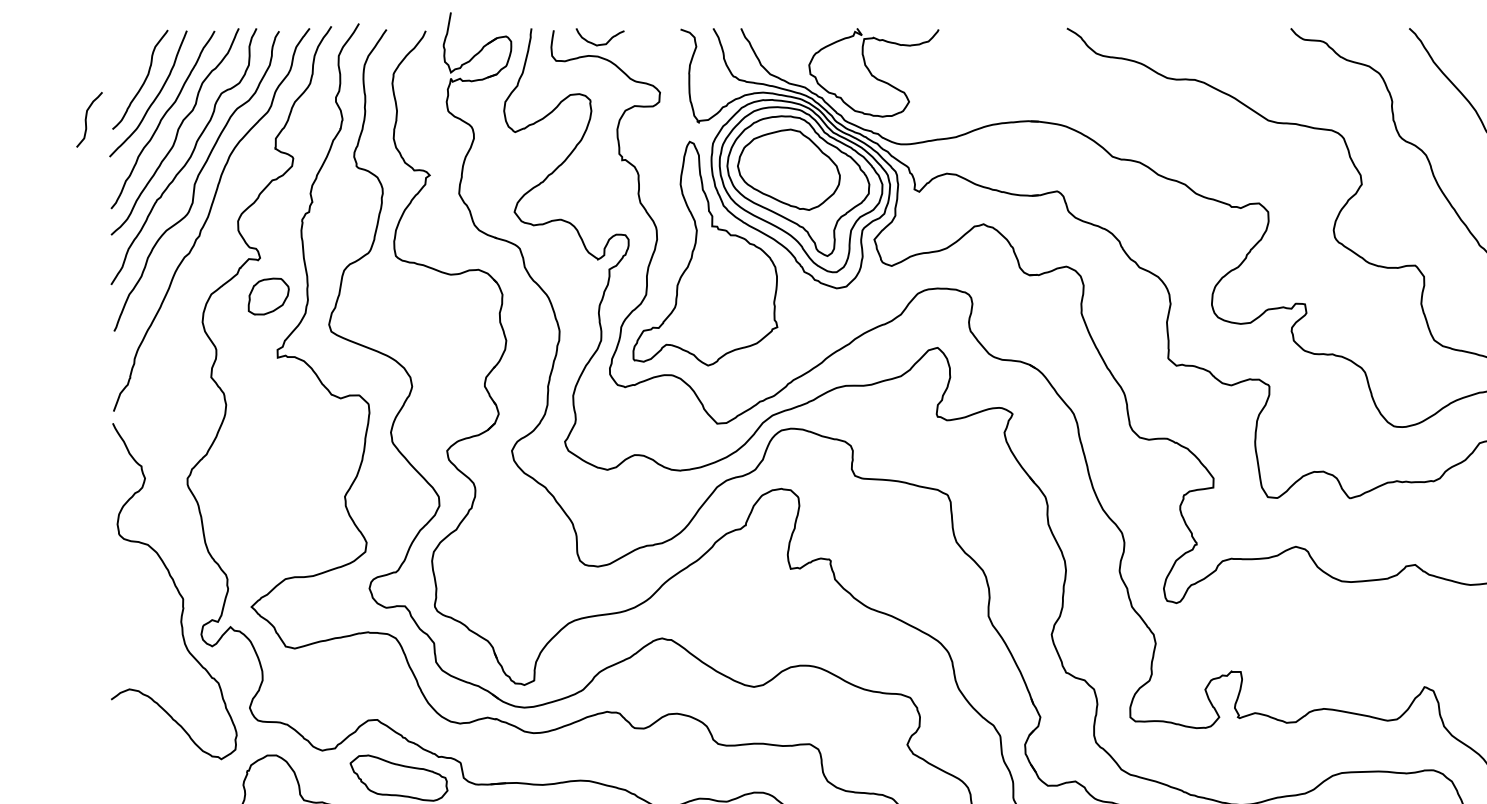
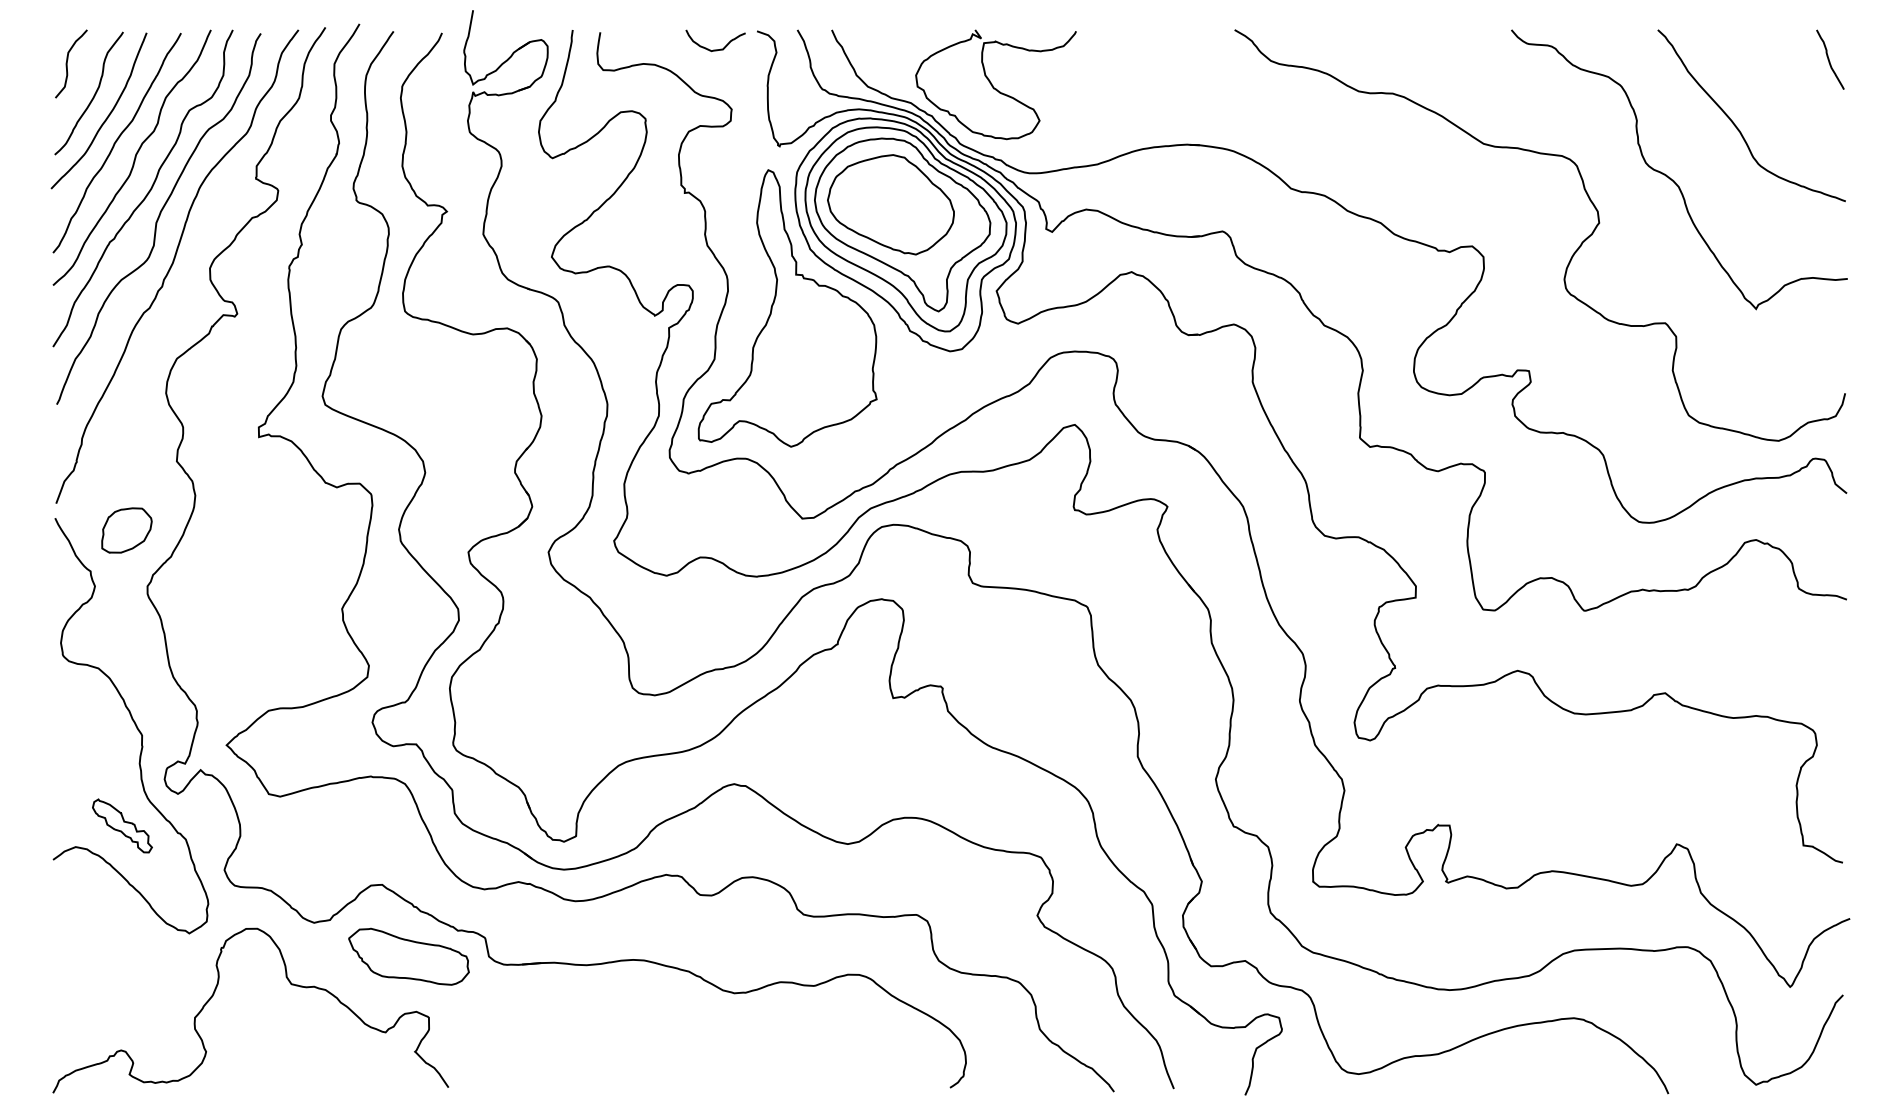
curve: (600, 44) -> (715, 49), moved
curve: (86, 119) -> (67, 63), moved
part: (268, 296) -> (126, 530), moved
part: (167, 671) -> (122, 825), added

